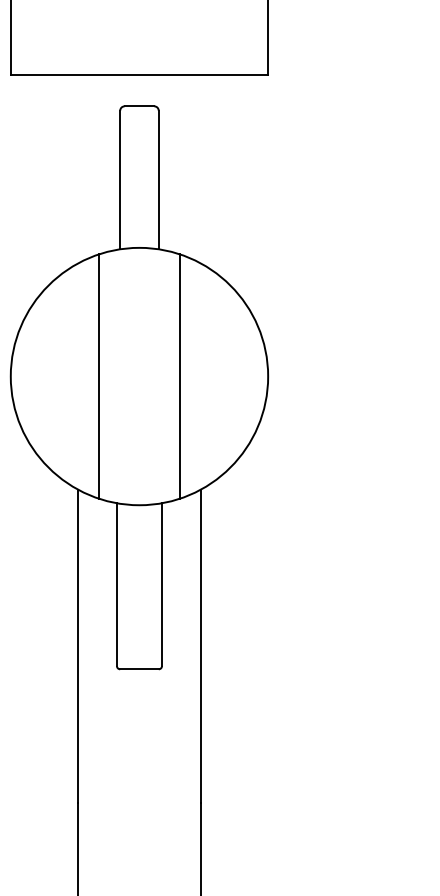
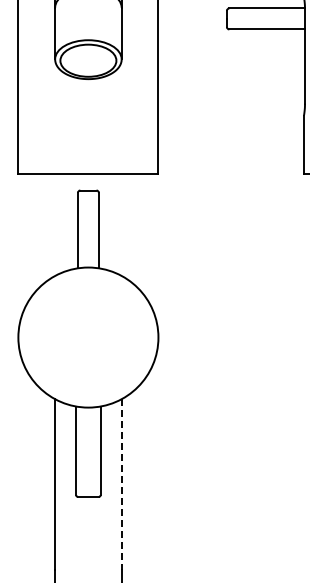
line: (99, 376) -> (66, 337), removed
line: (180, 376) -> (110, 337), removed
line: (200, 648) -> (121, 485), solid -> dashed

